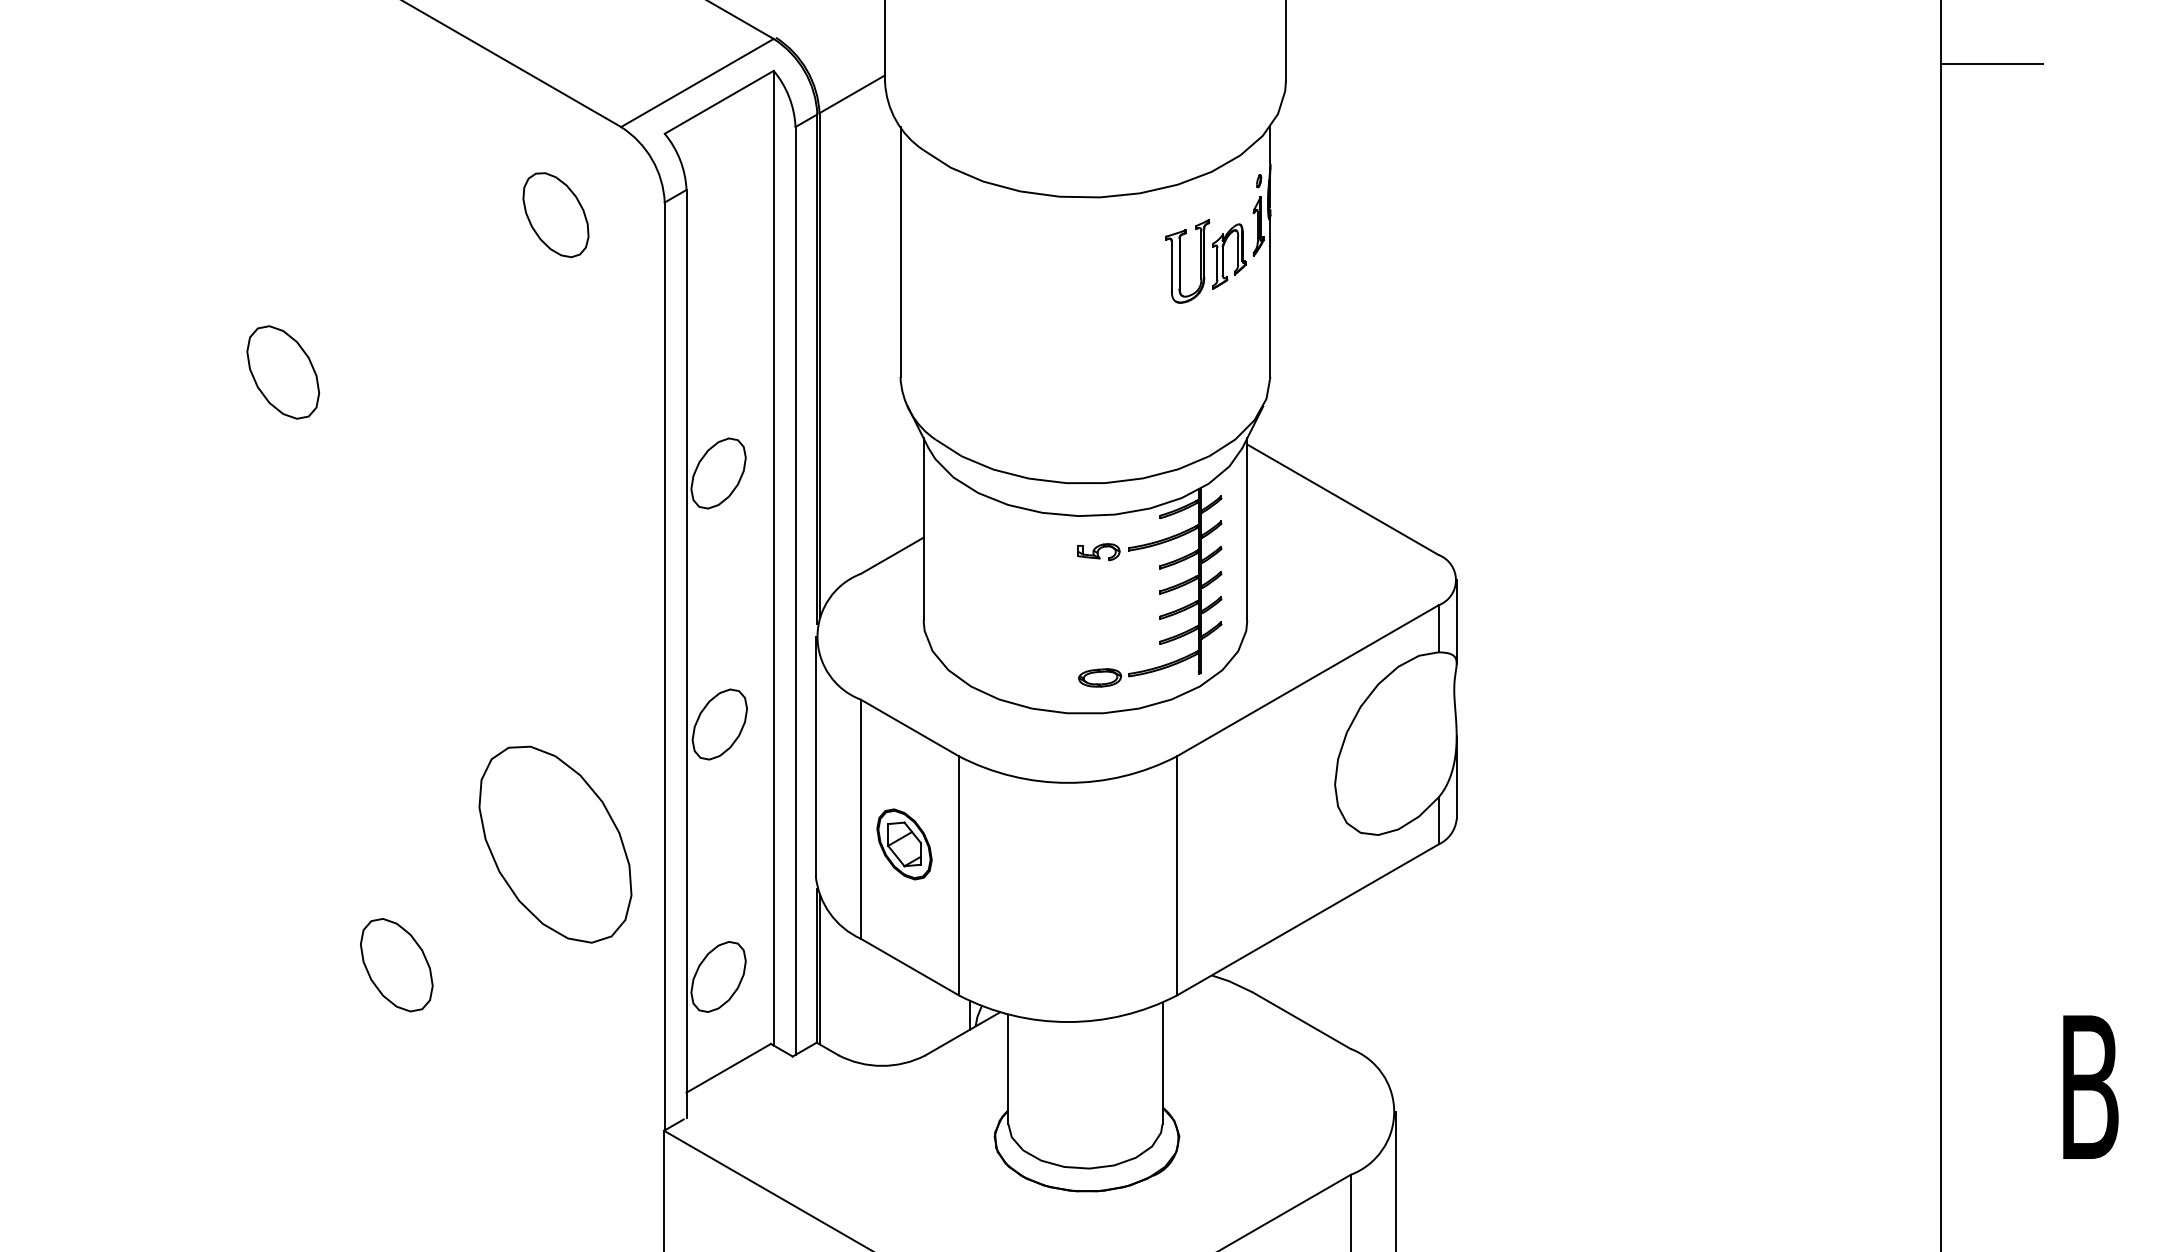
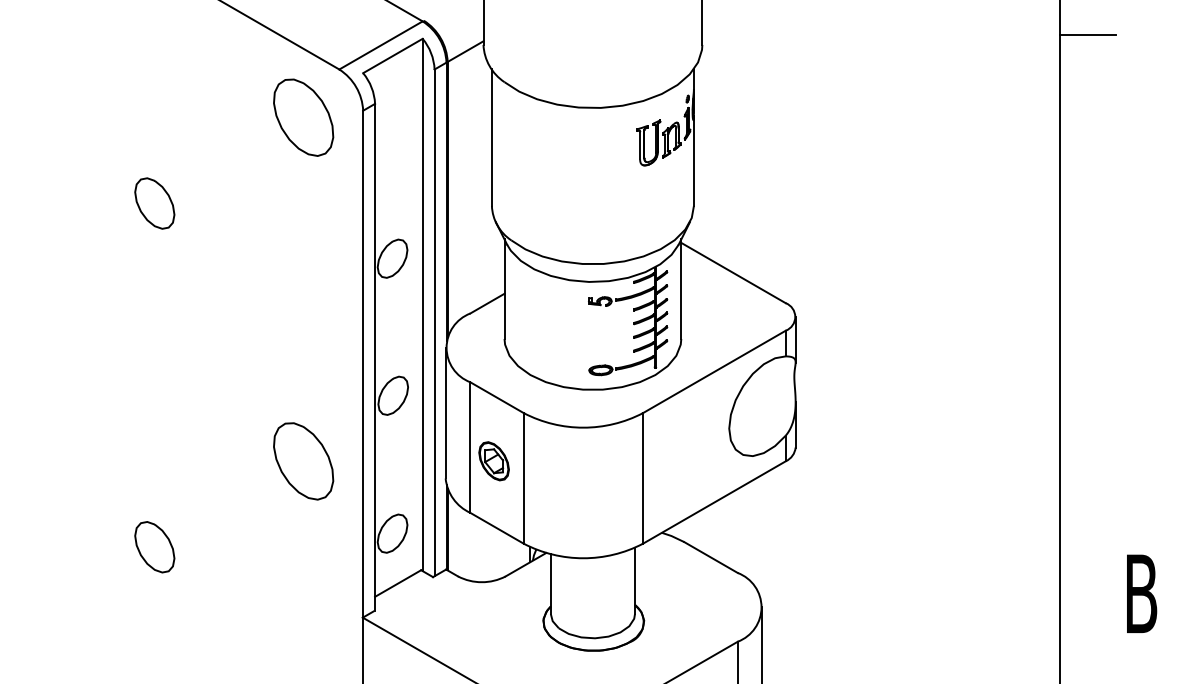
part: (555, 214) -> (303, 117), size x1.67
part: (555, 844) -> (303, 461), size x0.71
part: (396, 965) -> (154, 547), moved

